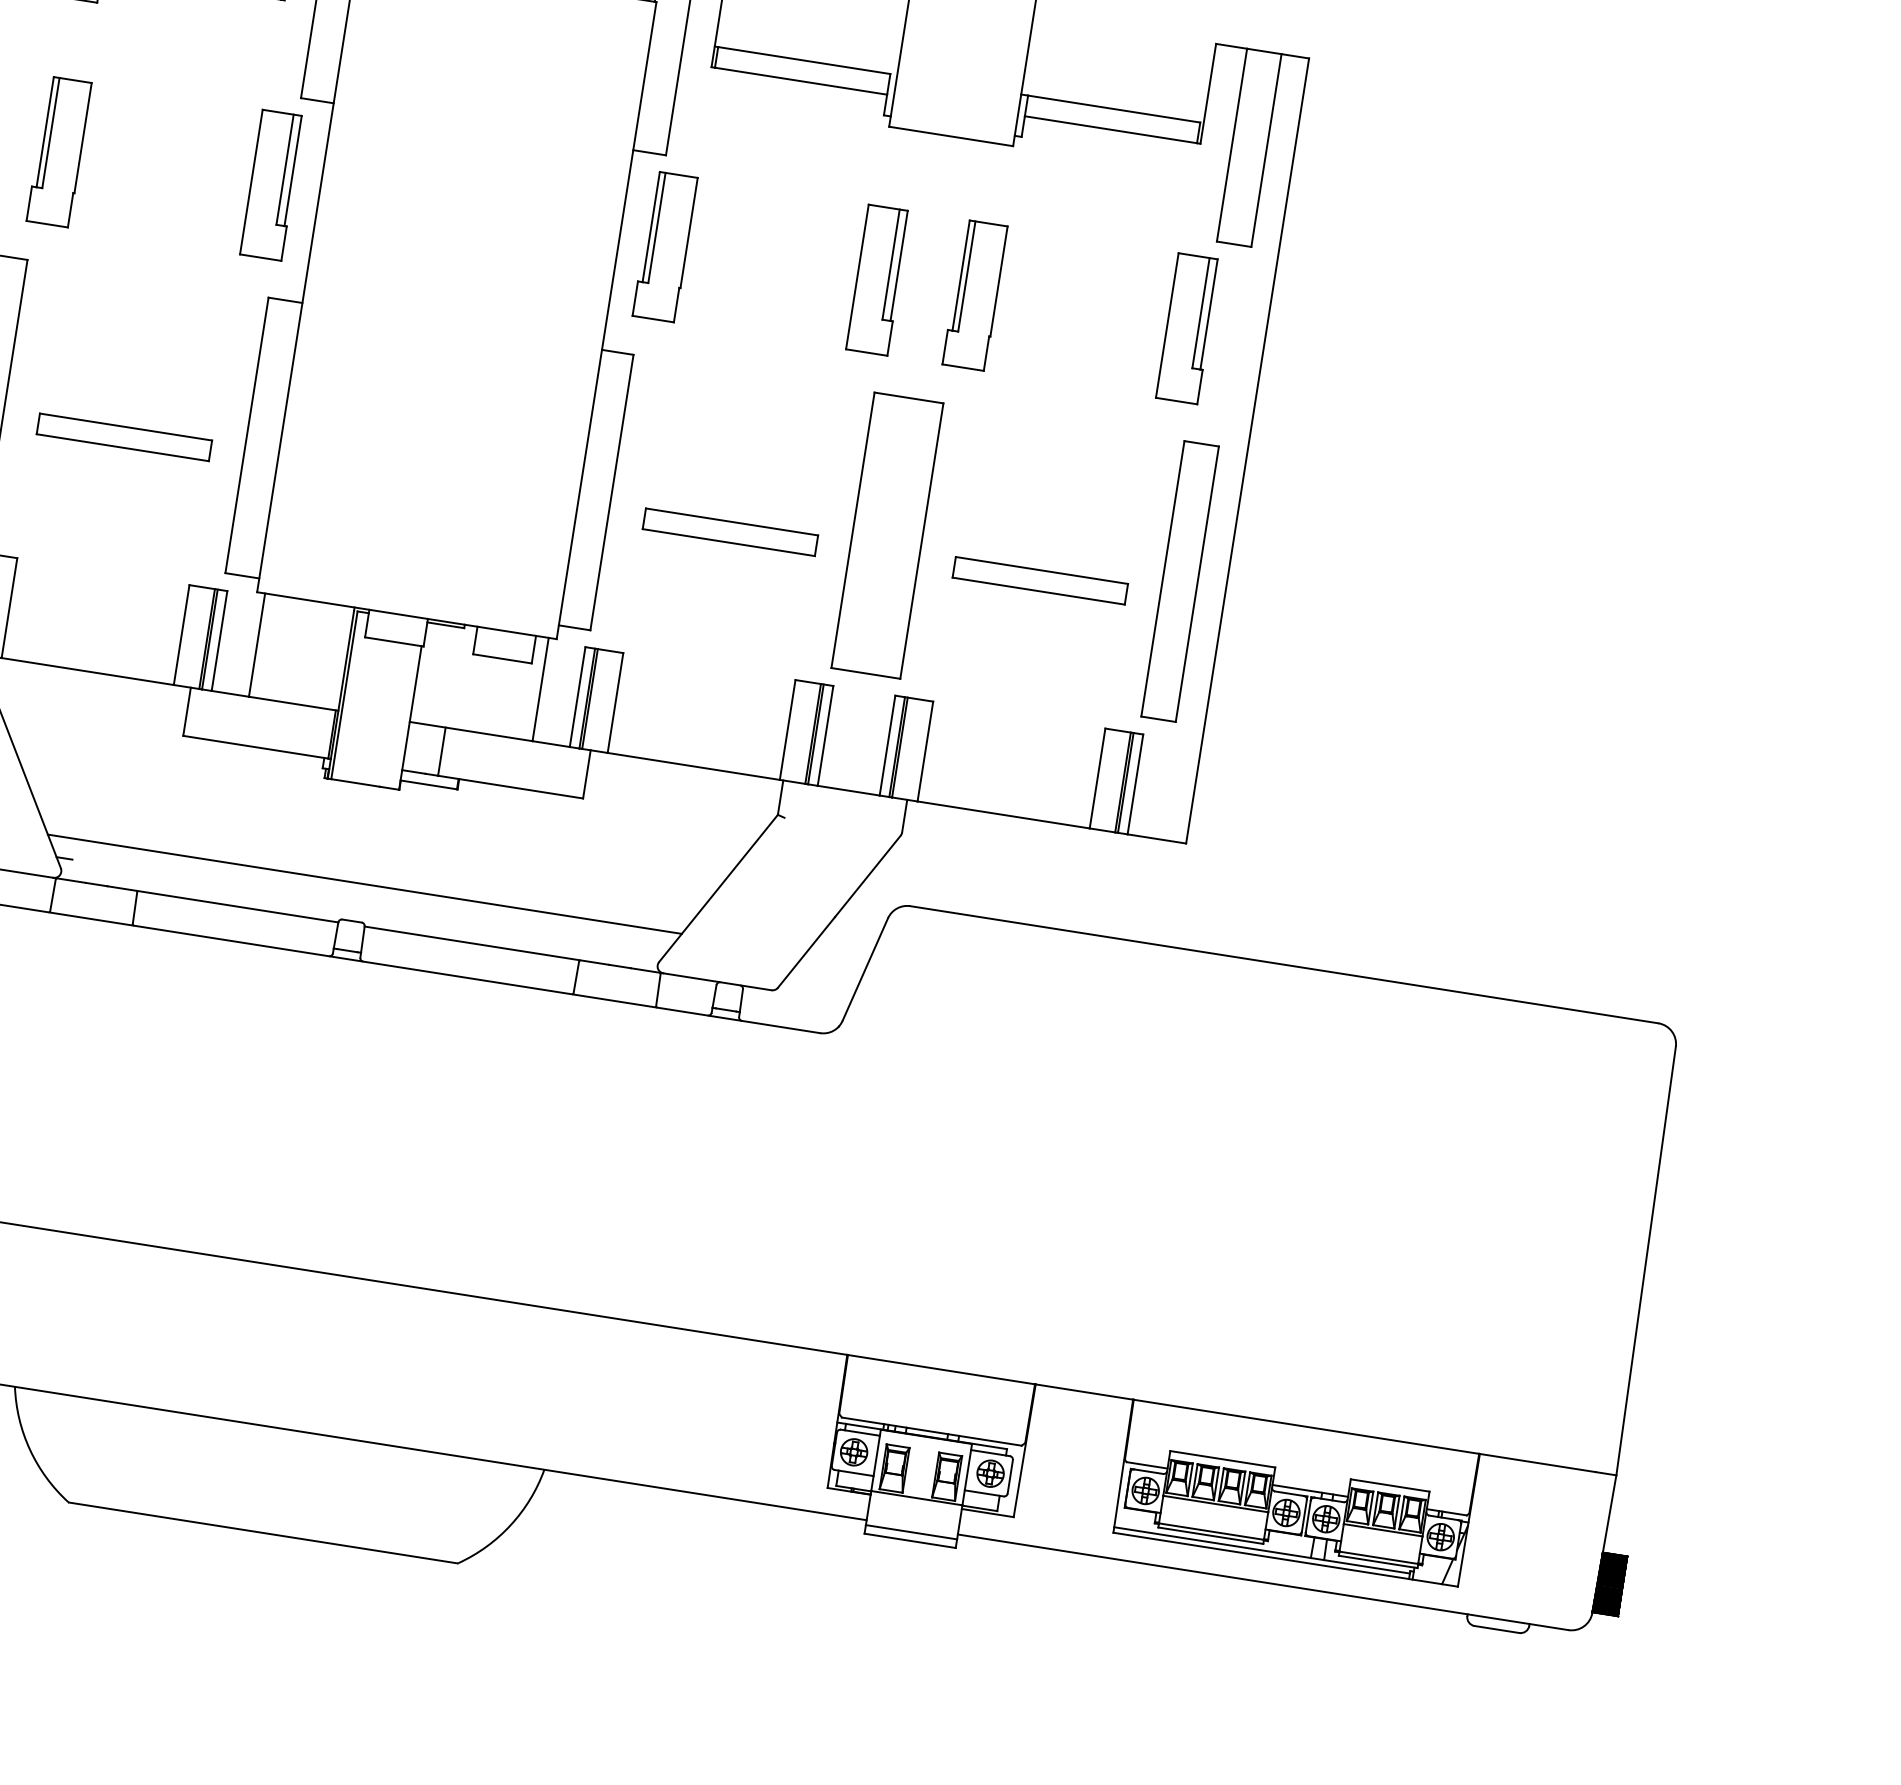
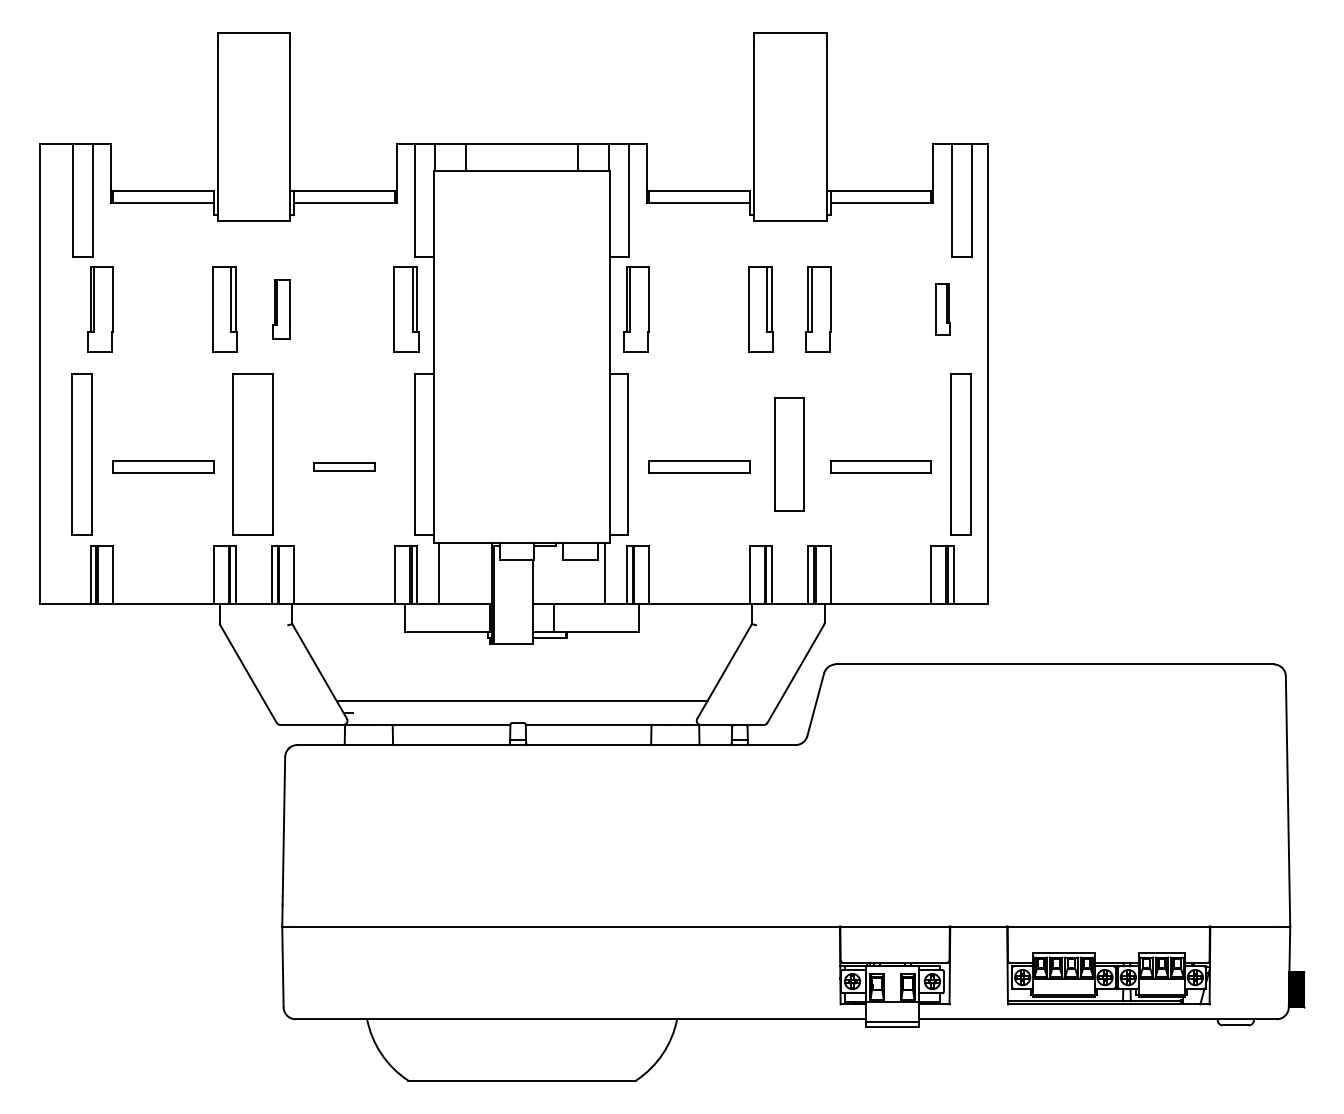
part: (58, 151) -> (281, 309), size x0.7
part: (1187, 328) -> (942, 309), size x0.6
part: (124, 436) -> (344, 466), size x0.6
part: (887, 535) -> (789, 454), size x0.7

